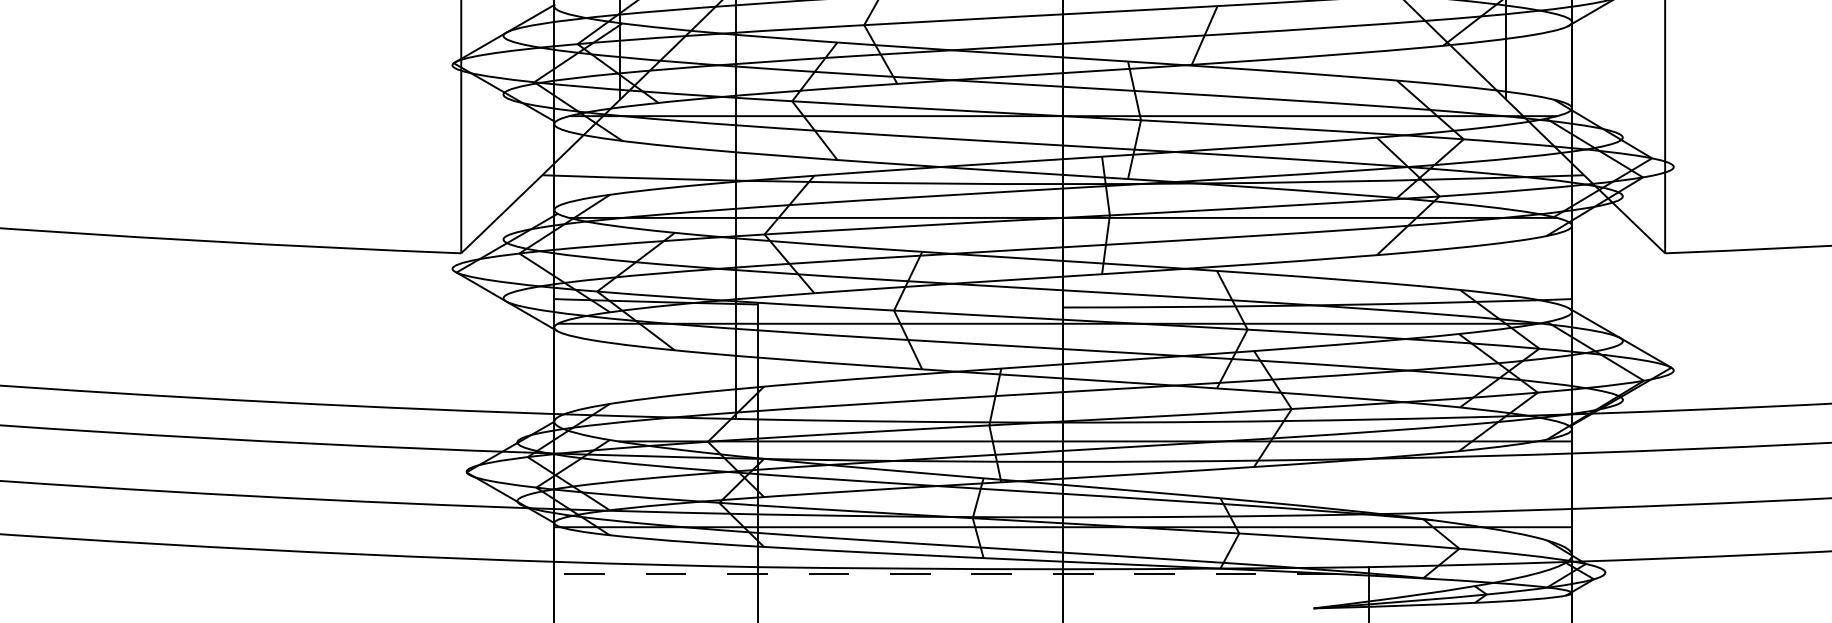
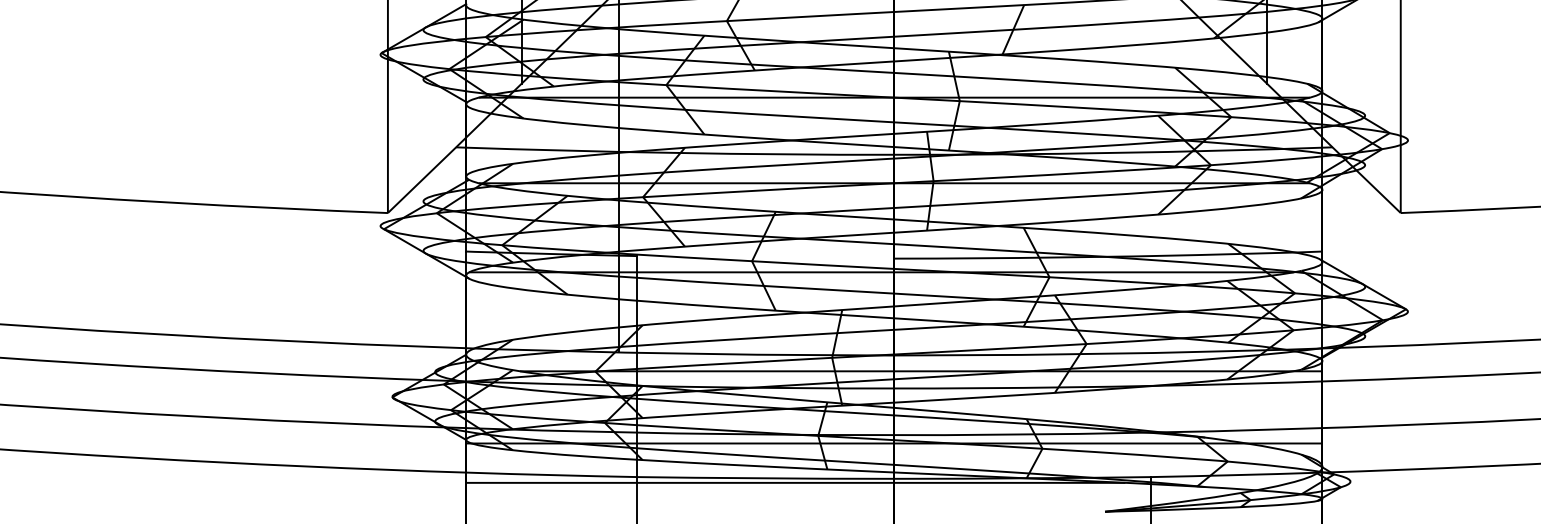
arc: (929, 574) -> (781, 483), dashed -> solid

